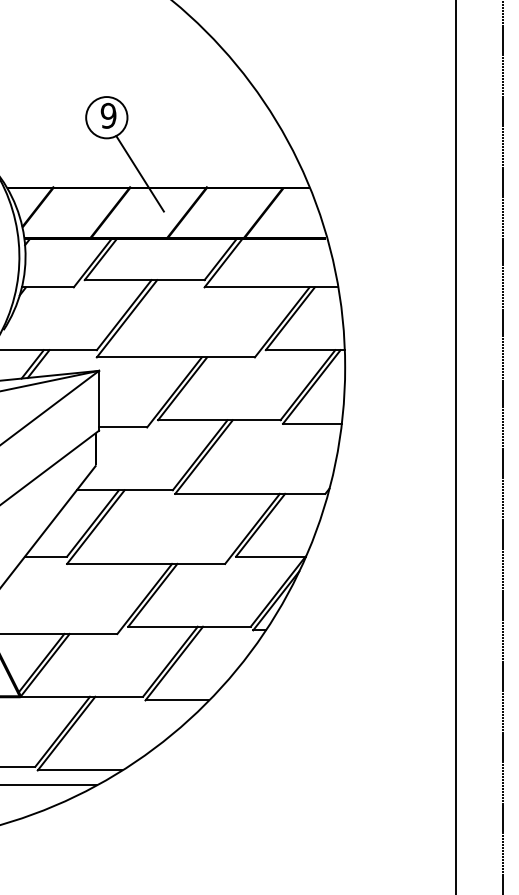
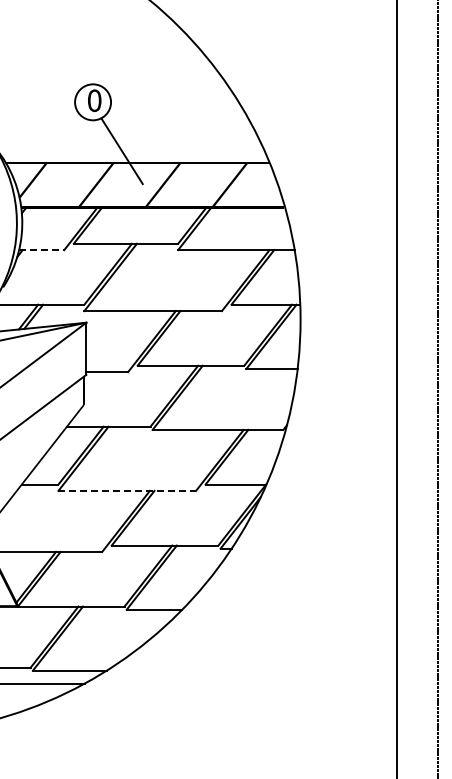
text: (108, 115) -> (94, 100), 9 -> 0
line: (47, 287) -> (41, 250), solid -> dashed
line: (146, 563) -> (127, 490), solid -> dashed

